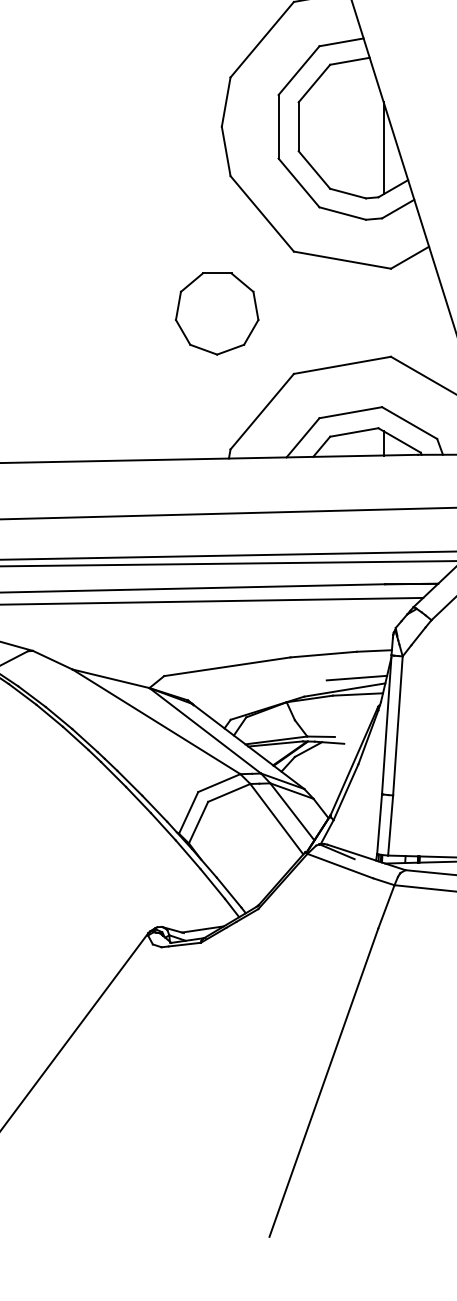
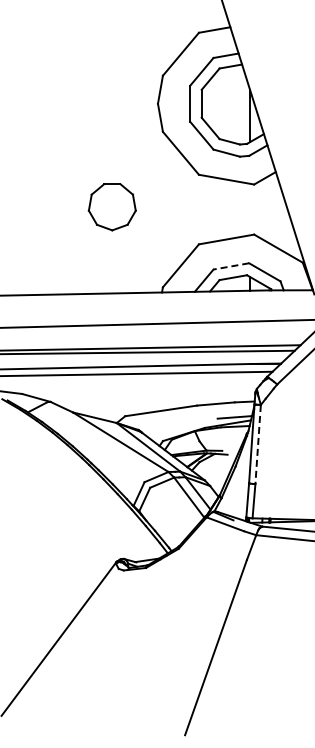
part: (215, 314) -> (111, 207), moved
line: (349, 412) -> (230, 266), solid -> dashed
line: (398, 725) -> (258, 444), solid -> dashed

